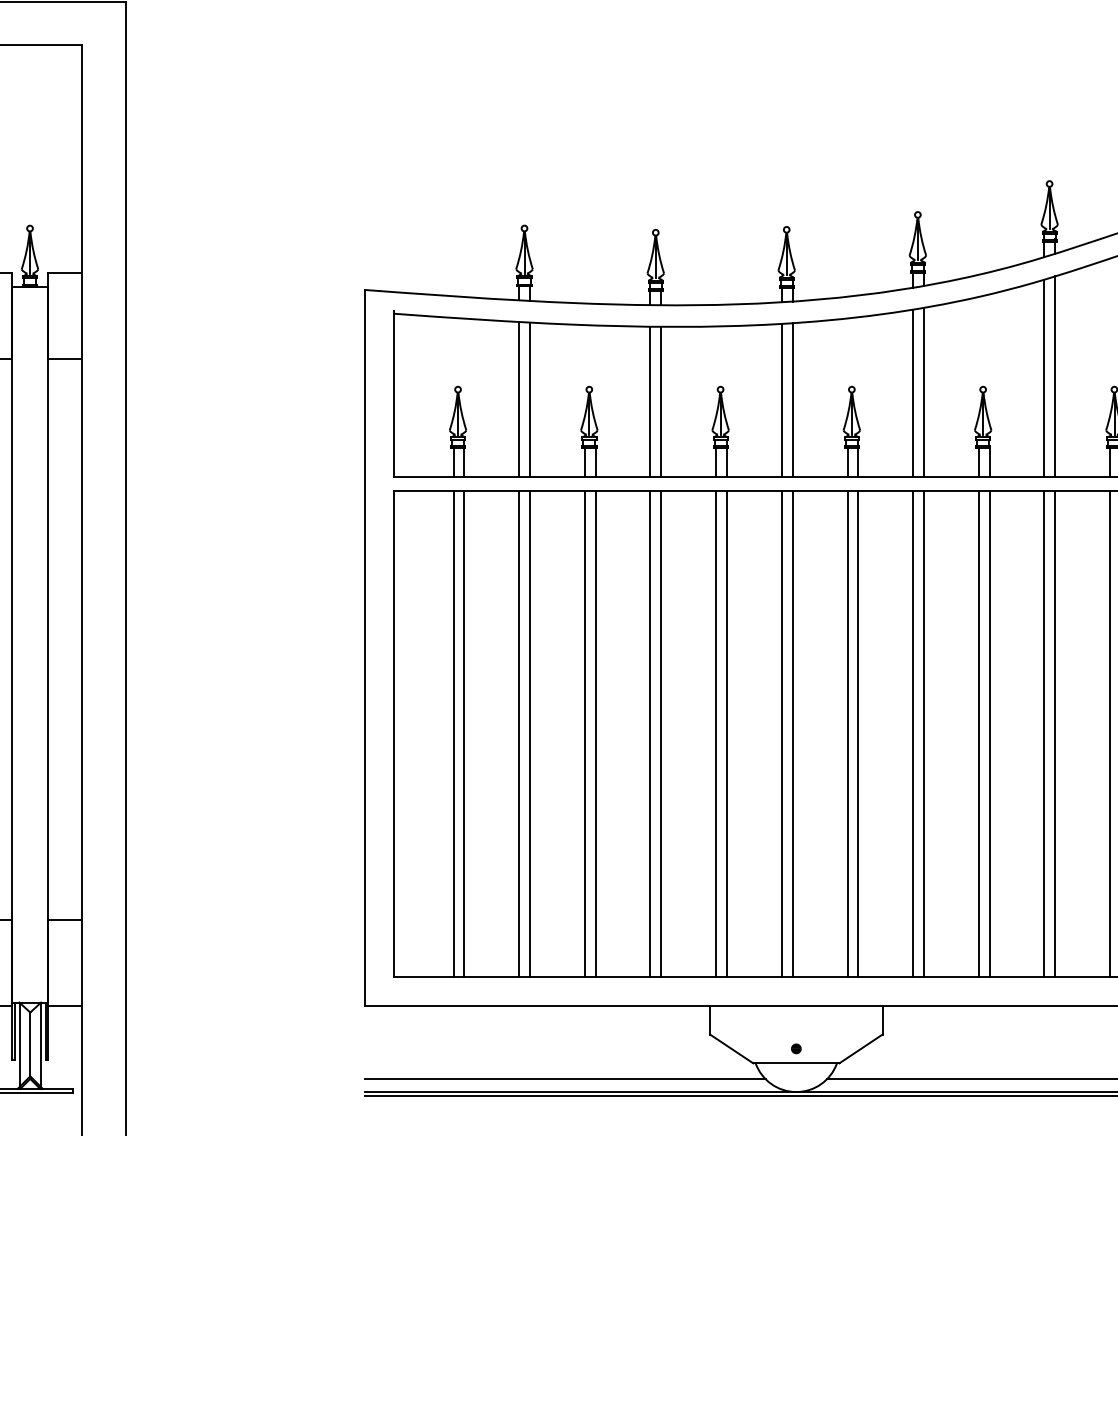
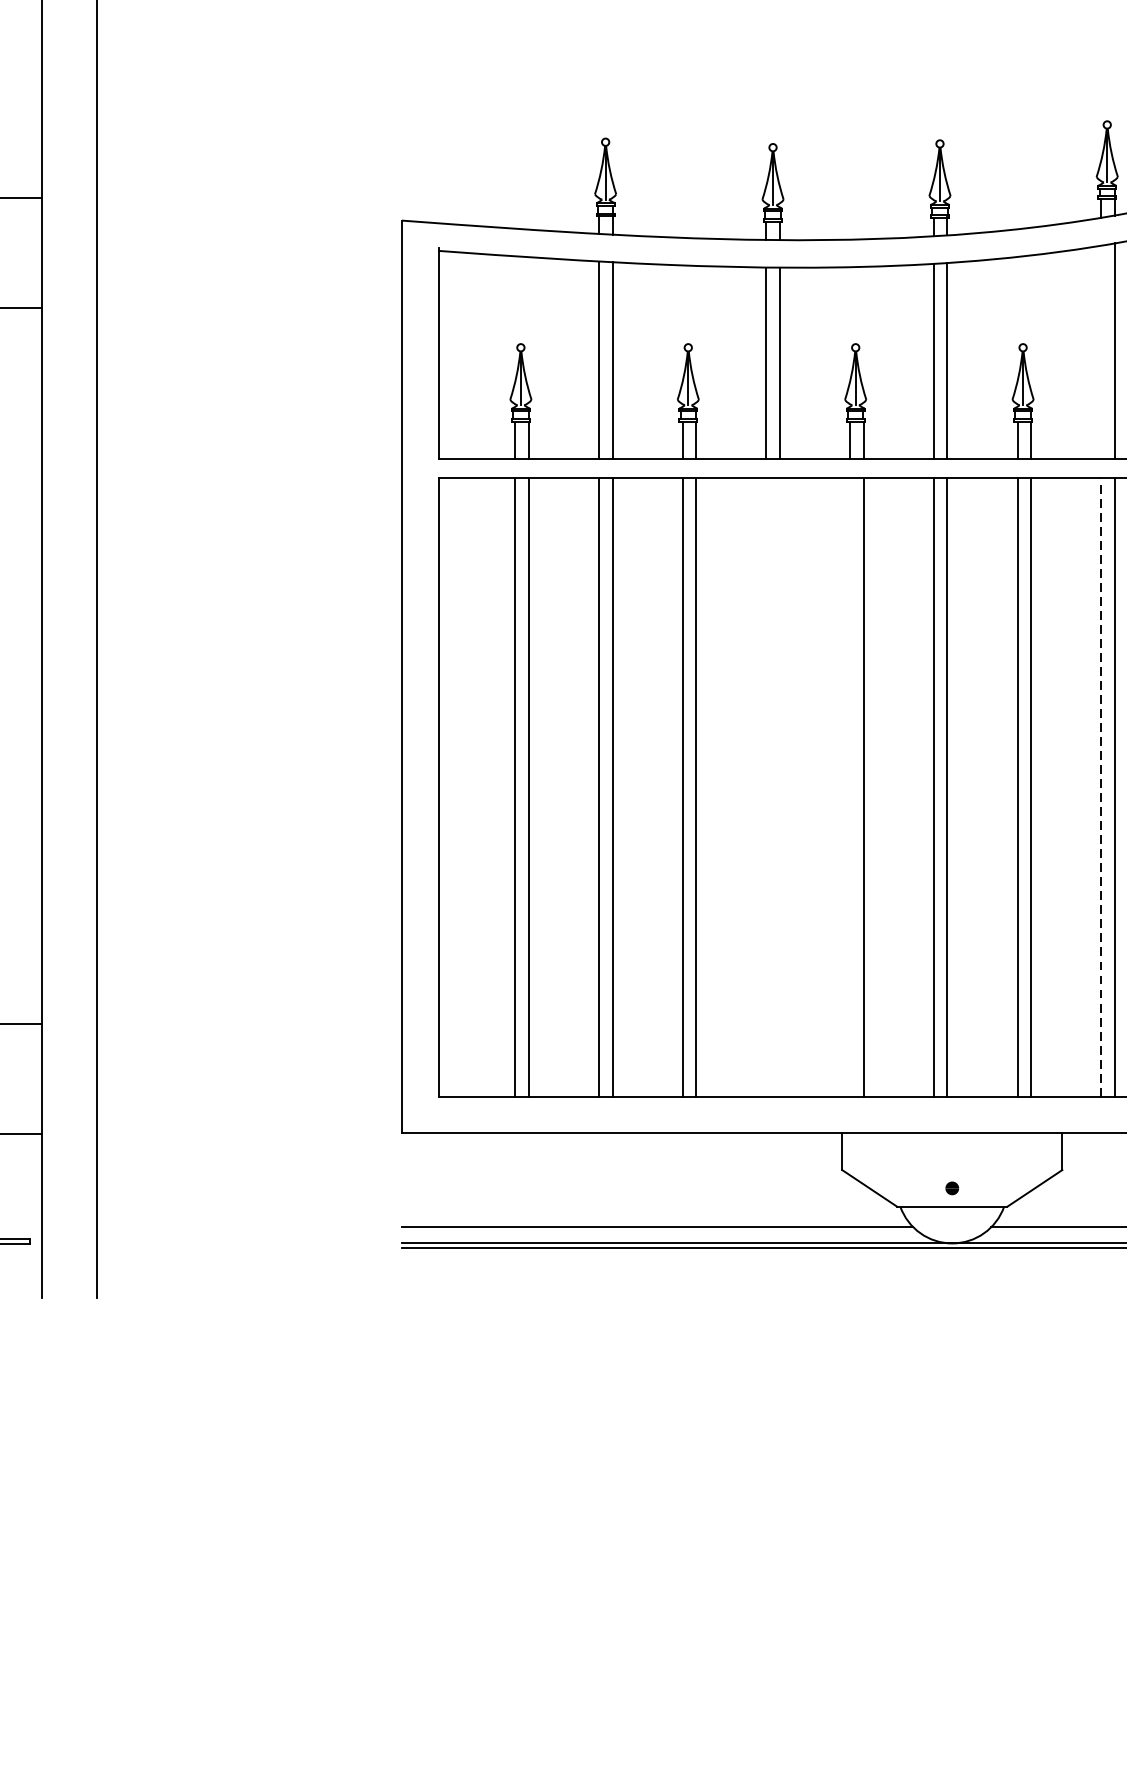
line: (913, 393) -> (1101, 352), removed
line: (650, 733) -> (766, 786), removed
line: (661, 733) -> (780, 786), removed
line: (716, 733) -> (850, 786), removed
line: (913, 734) -> (1101, 787), solid -> dashed

